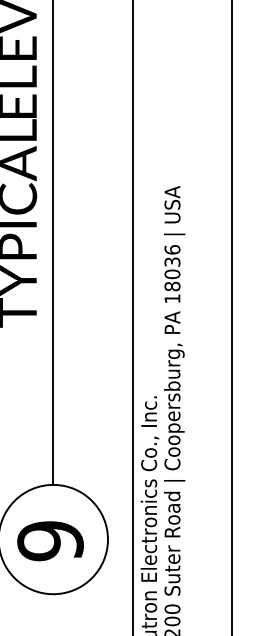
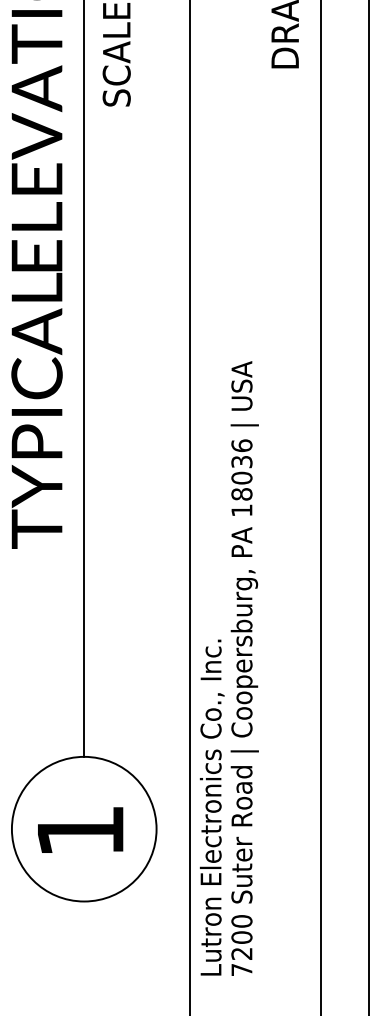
text: (50, 541) -> (80, 831), 9 -> 1

